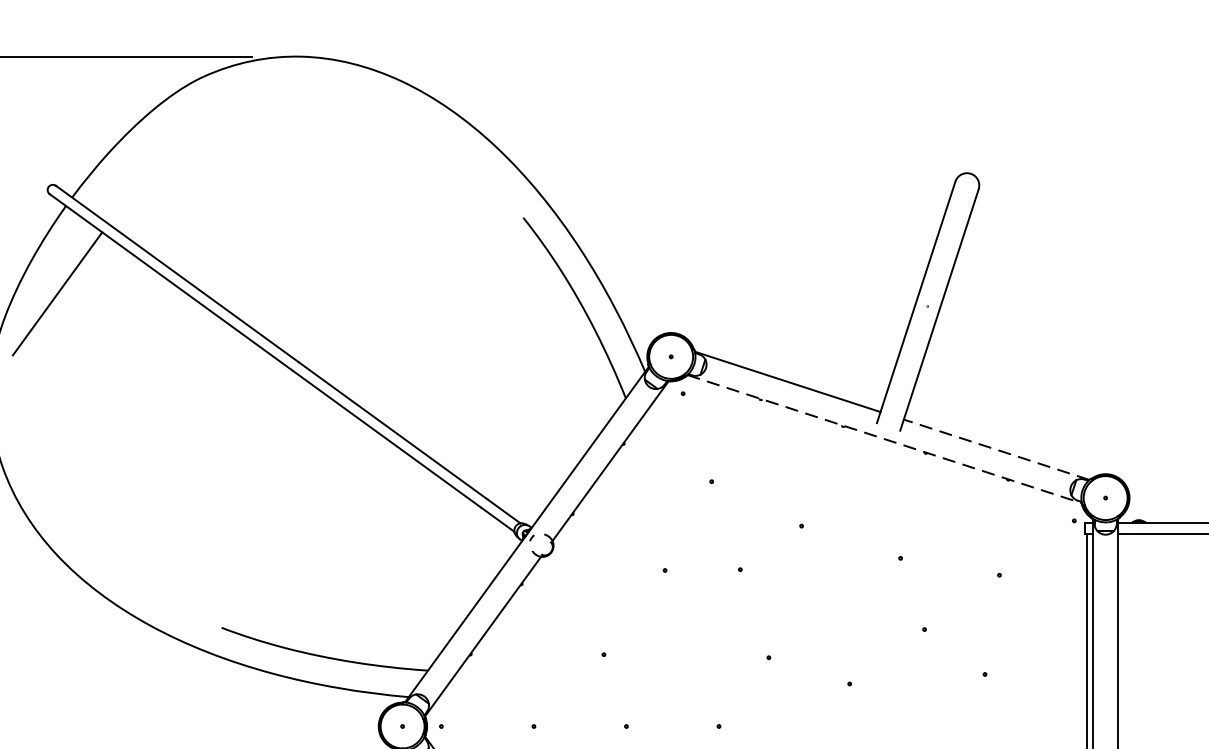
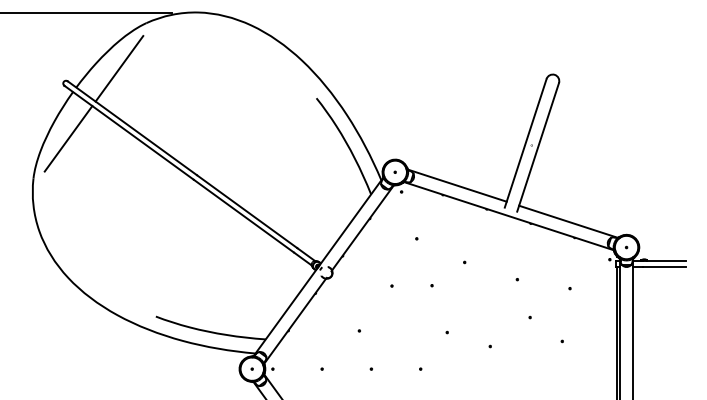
line: (153, 161) -> (119, 68), added
line: (885, 439) -> (509, 216), dashed -> solid
line: (996, 449) -> (568, 221), dashed -> solid

